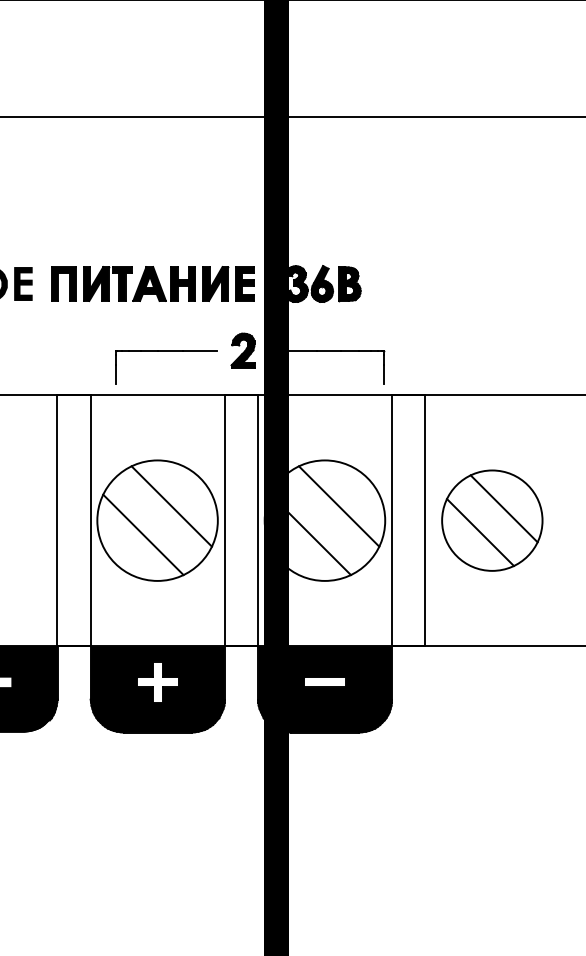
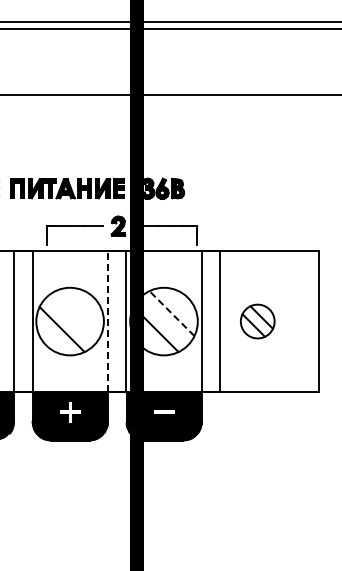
line: (170, 506) -> (77, 313), removed
line: (338, 506) -> (171, 313), solid -> dashed
line: (224, 520) -> (107, 321), solid -> dashed
part: (491, 520) -> (257, 321), size x0.6

